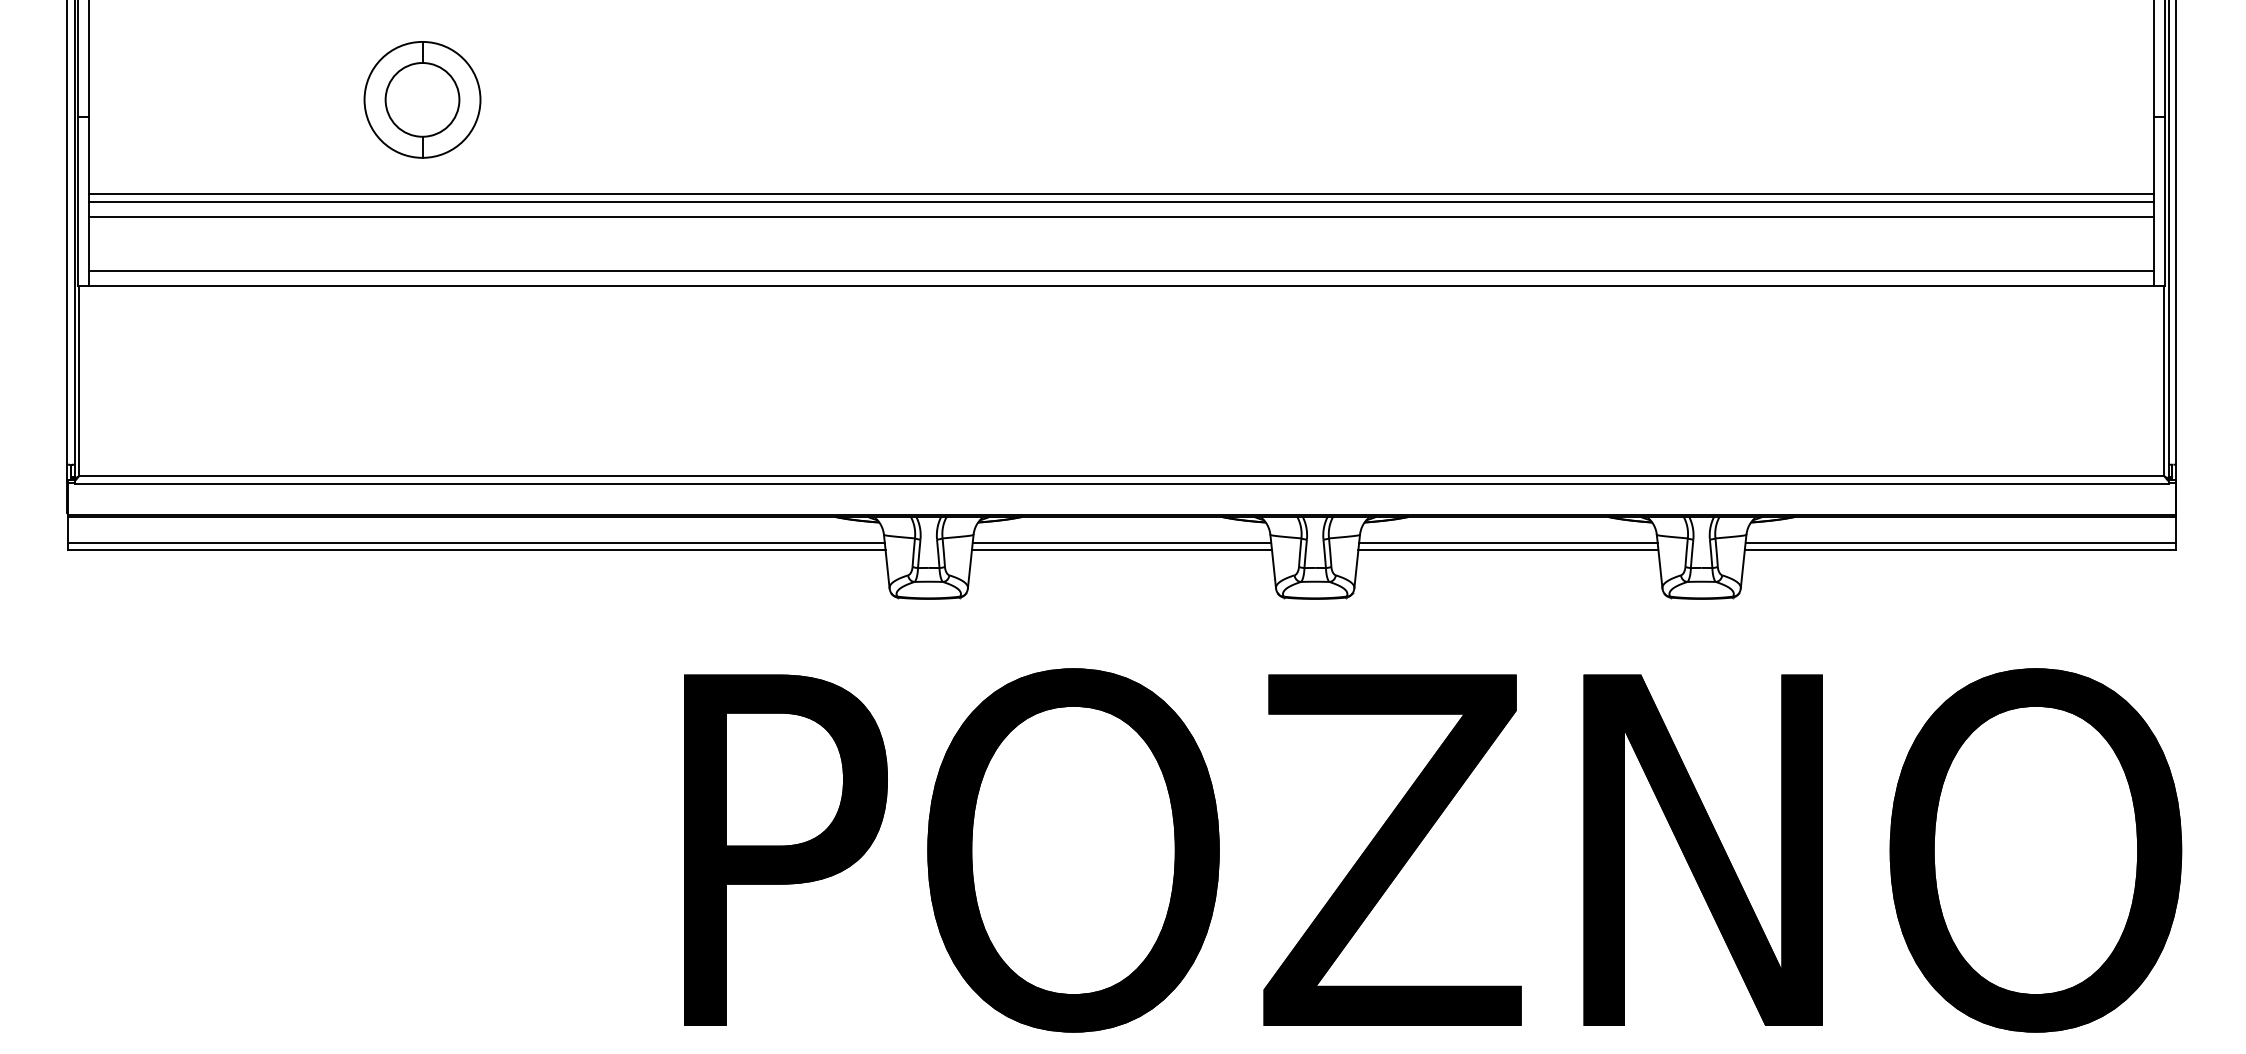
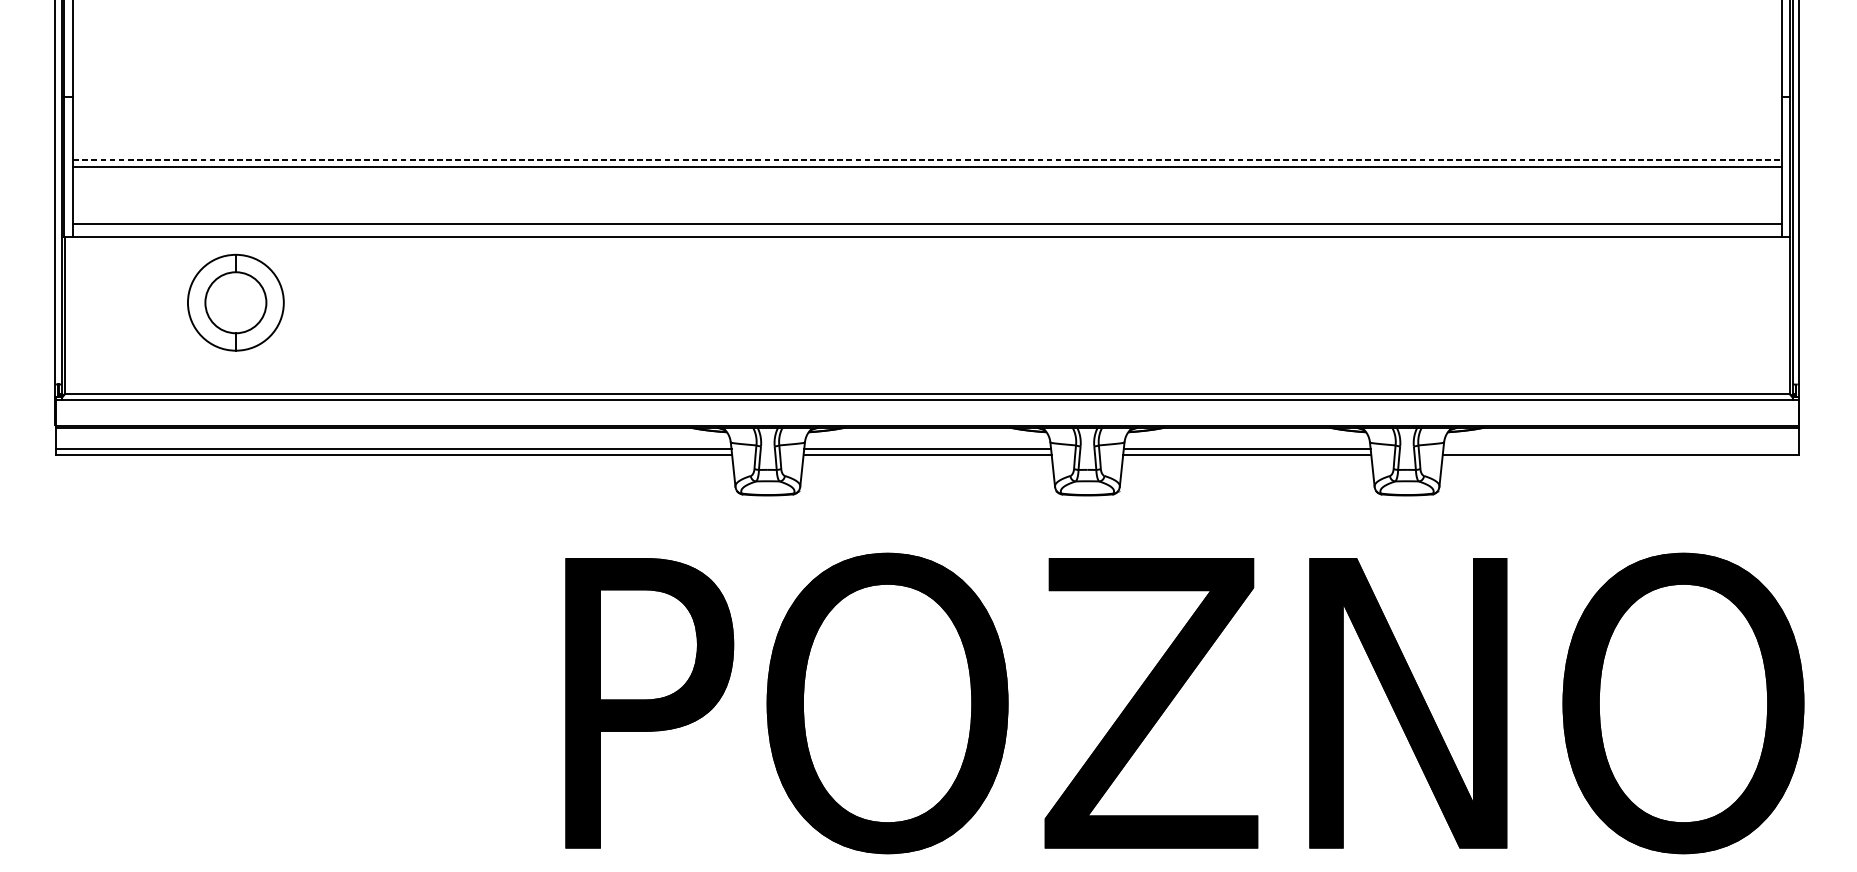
part: (422, 99) -> (235, 302), moved
line: (1121, 193) -> (927, 160), solid -> dashed
line: (1121, 216) -> (927, 179), removed
line: (1960, 543) -> (1621, 449), removed

